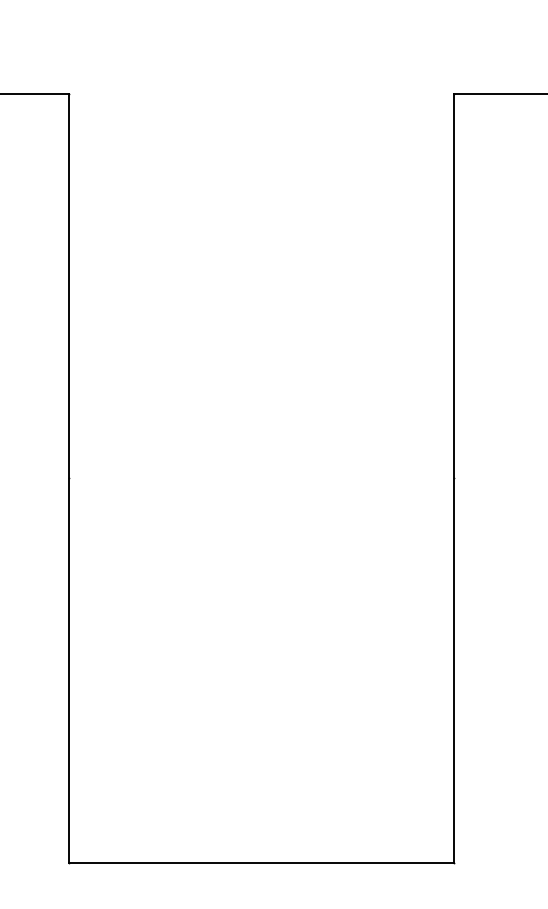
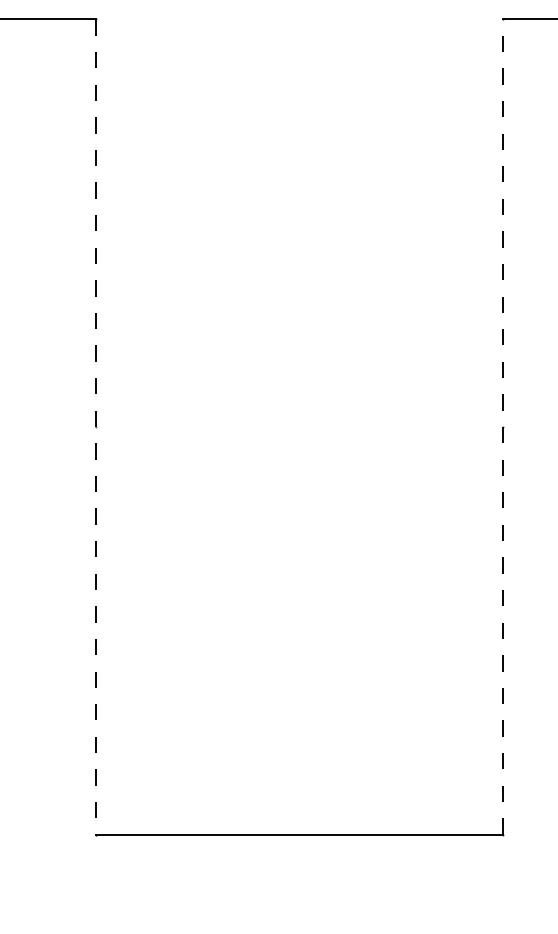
line: (68, 478) -> (95, 426), solid -> dashed
line: (453, 478) -> (503, 426), solid -> dashed

